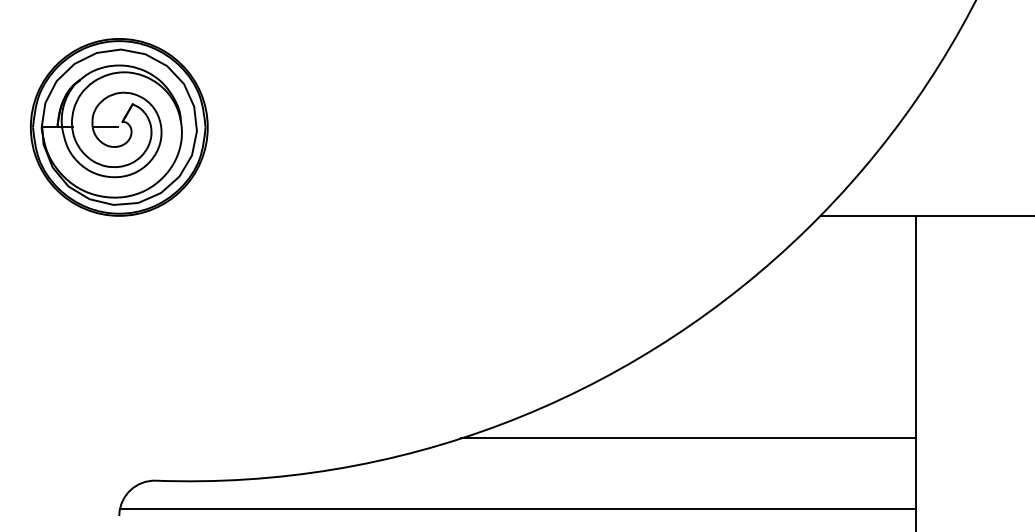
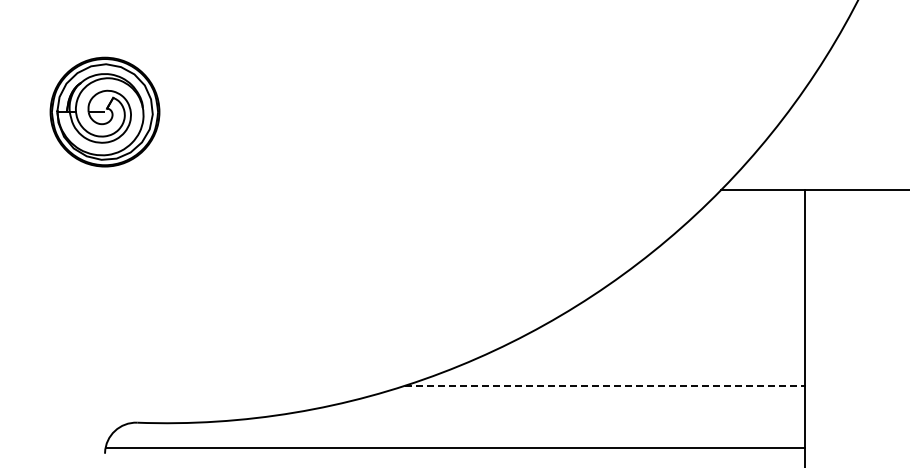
part: (118, 126) -> (104, 111), size x0.7
line: (687, 438) -> (604, 385), solid -> dashed

